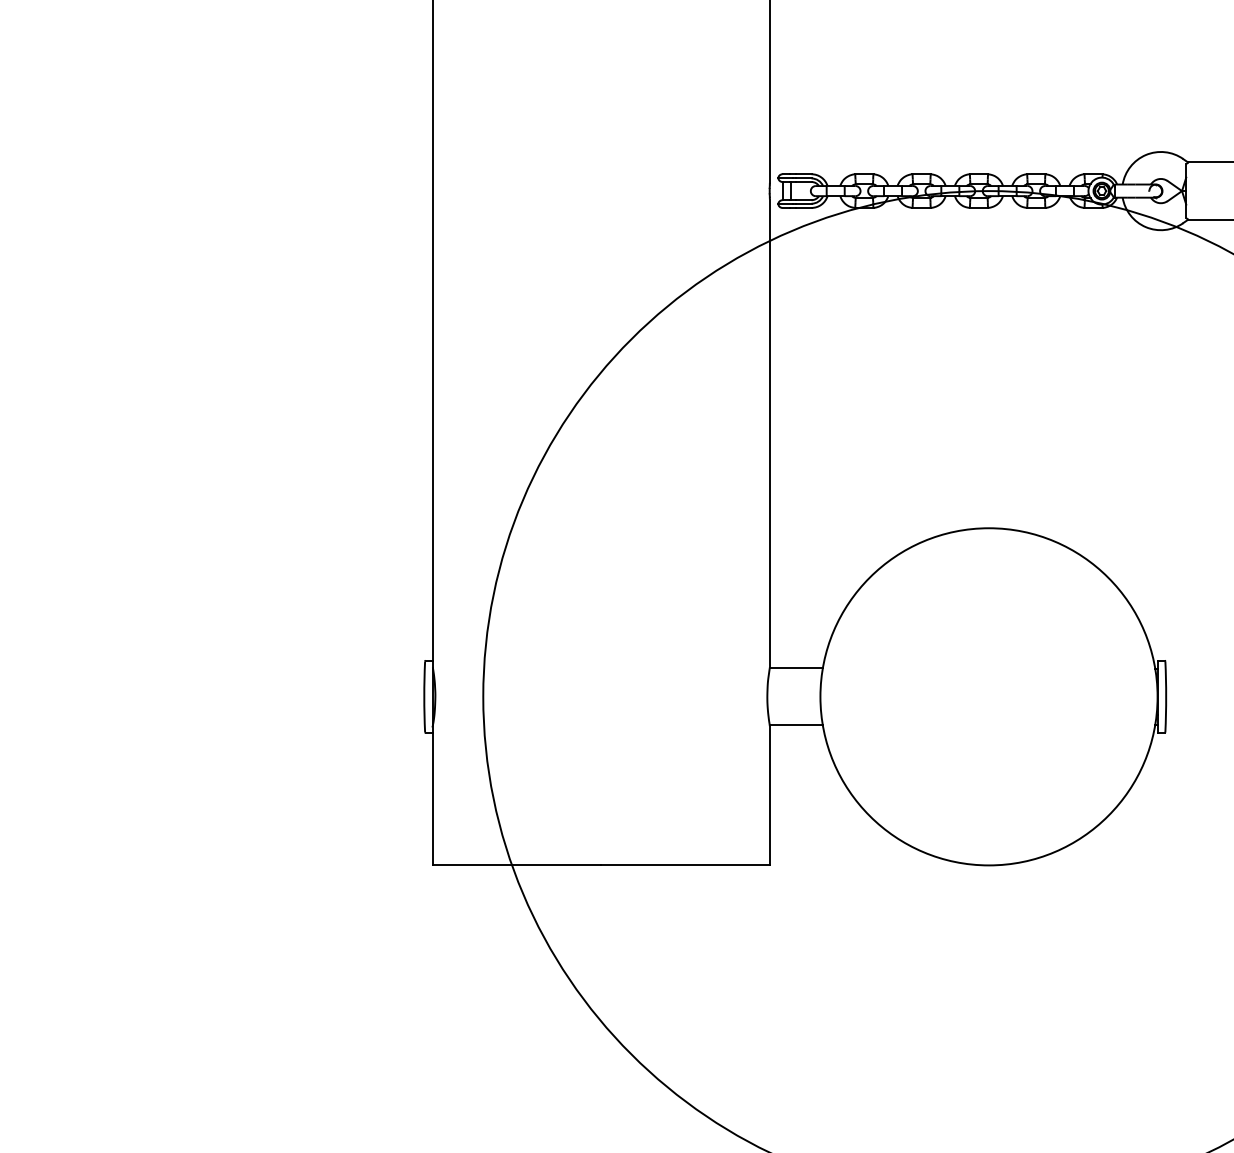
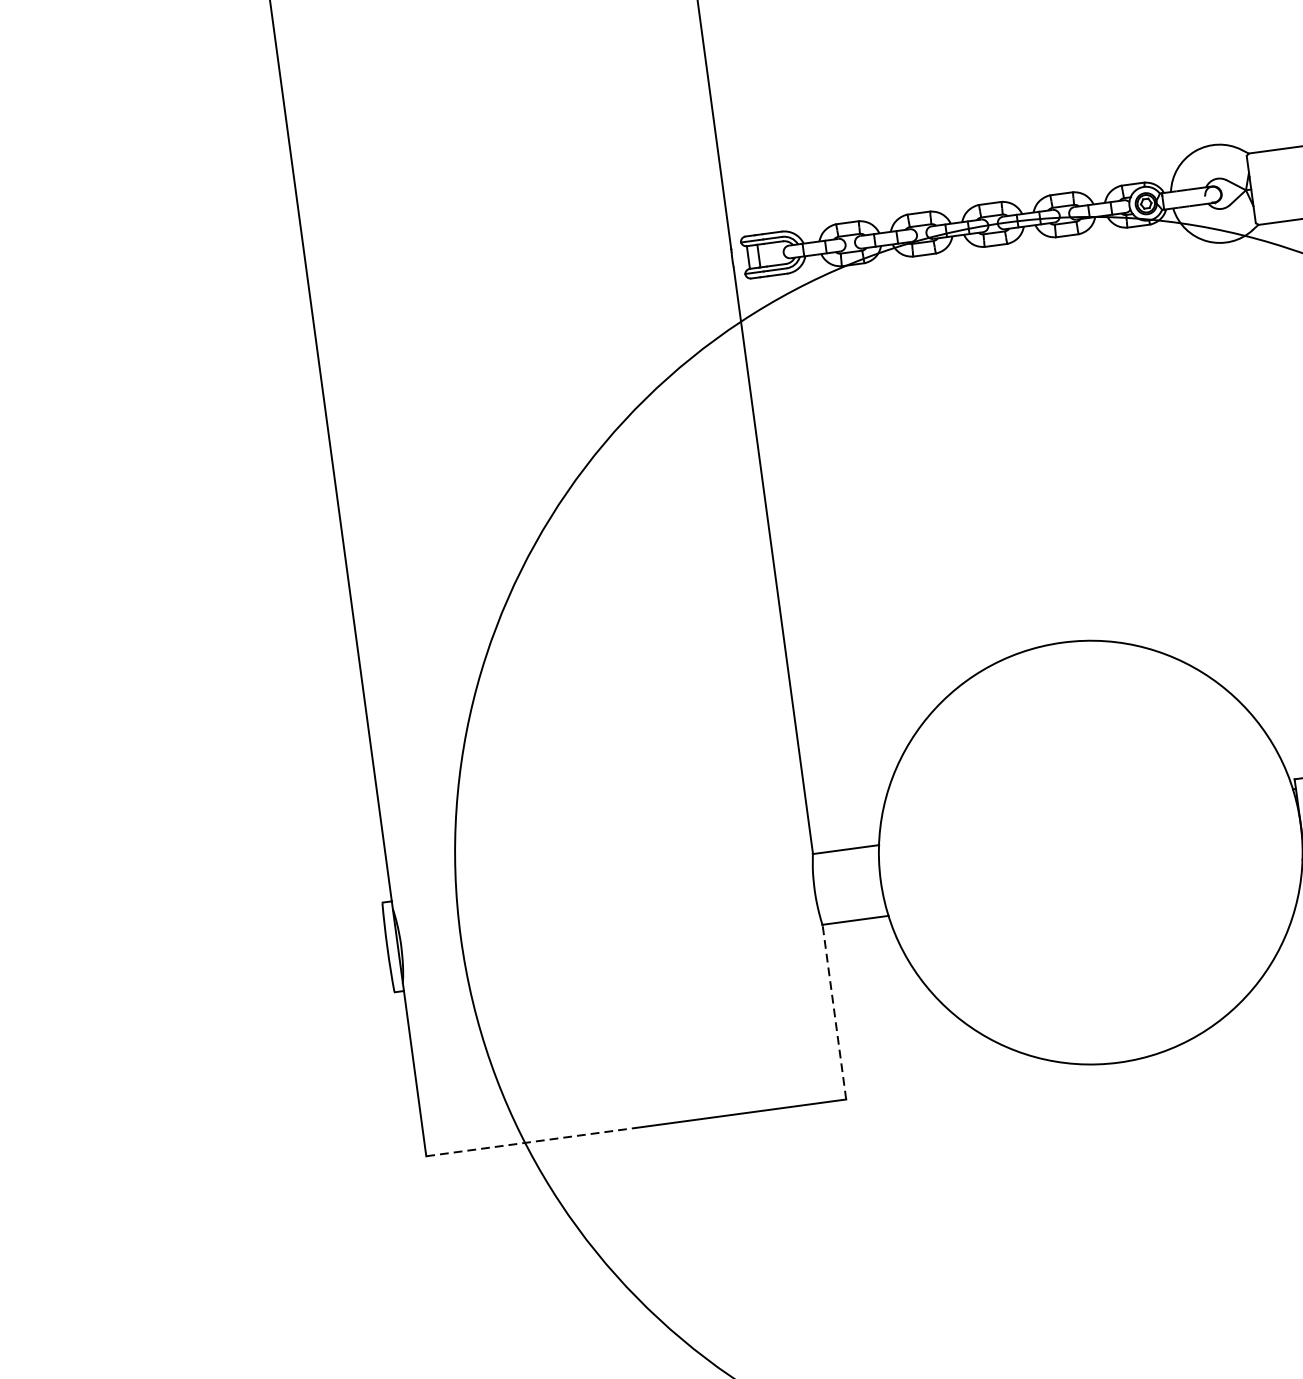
line: (769, 795) -> (833, 1012), solid -> dashed
line: (517, 865) -> (531, 1142), solid -> dashed

